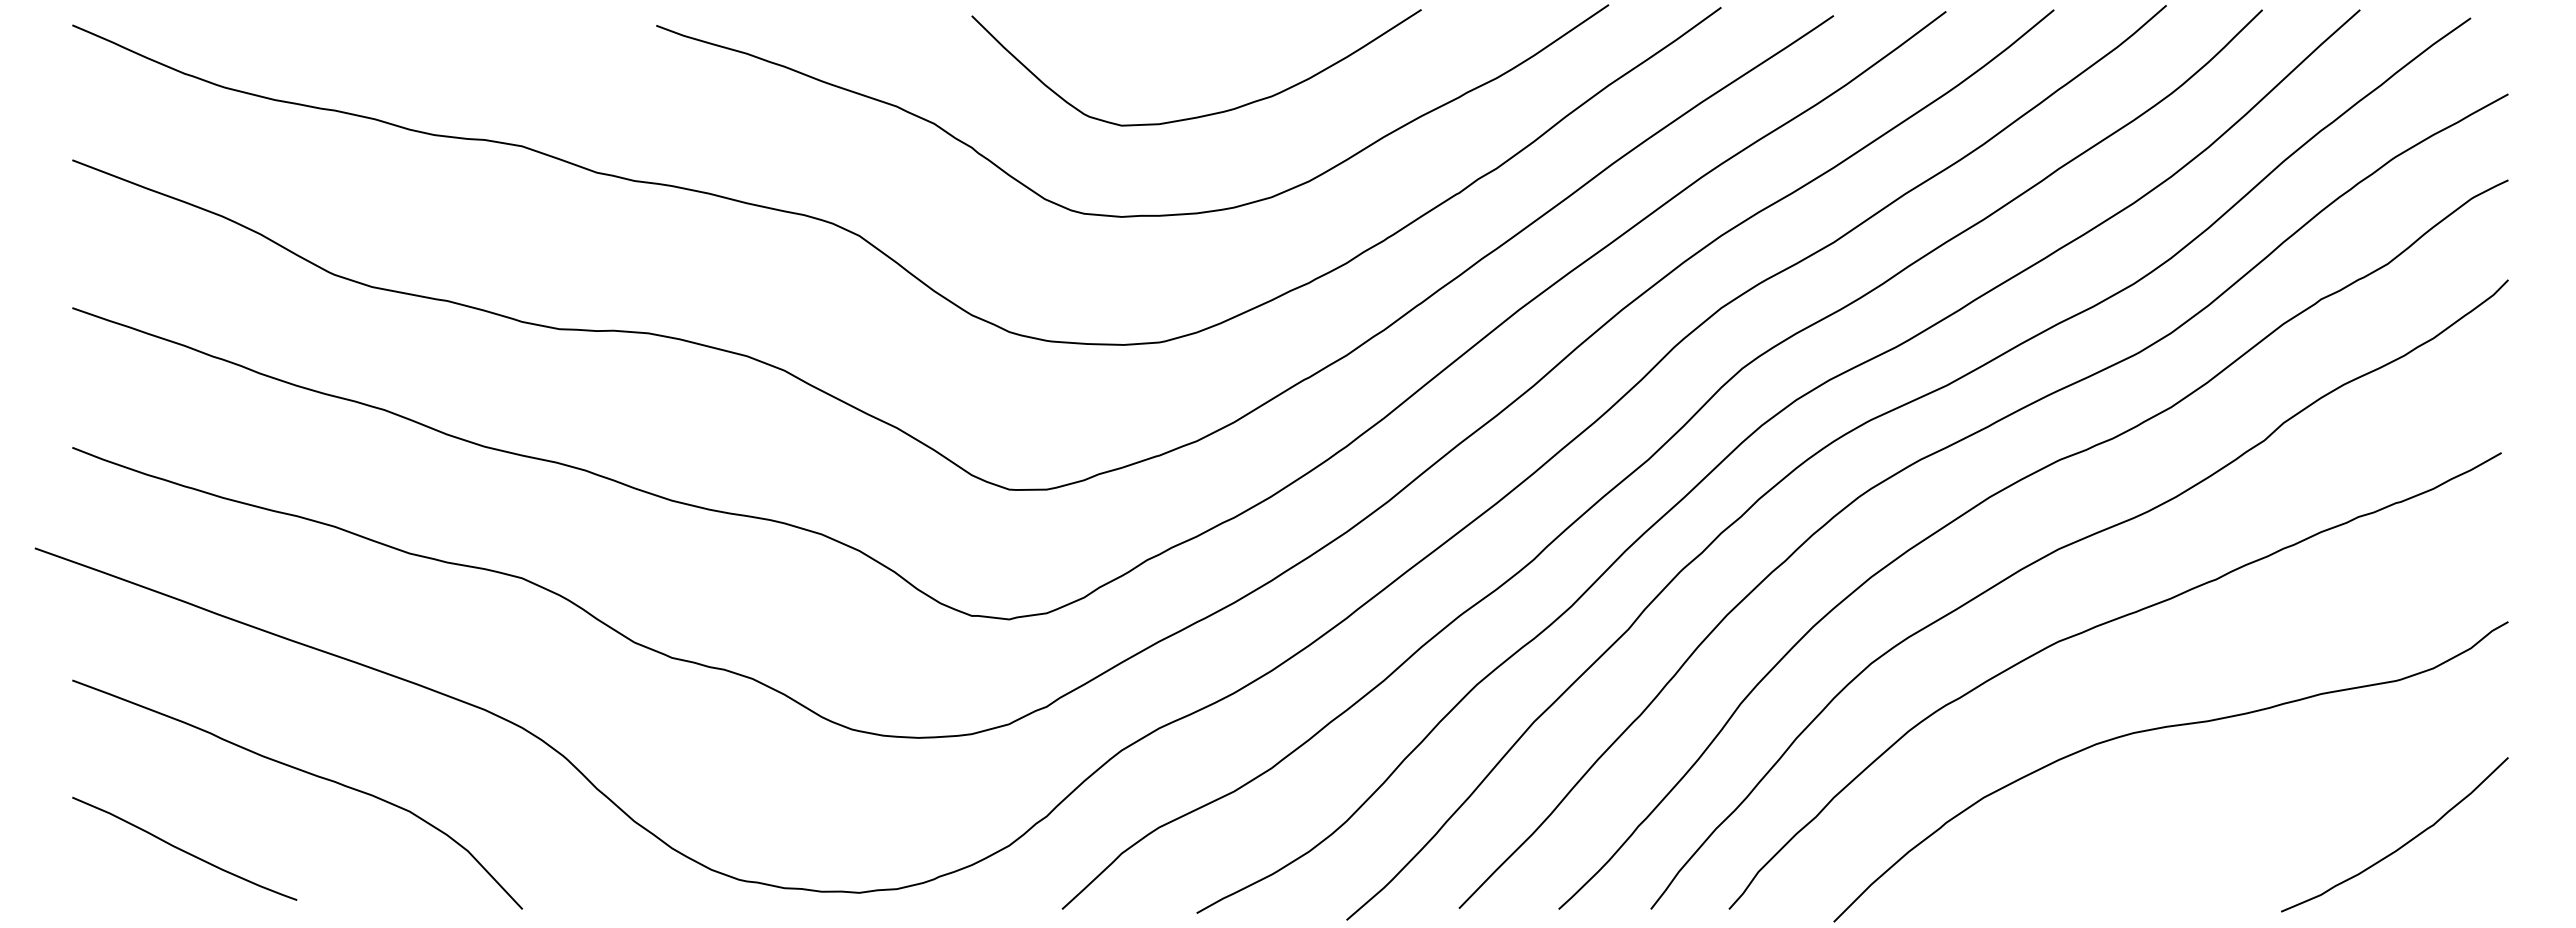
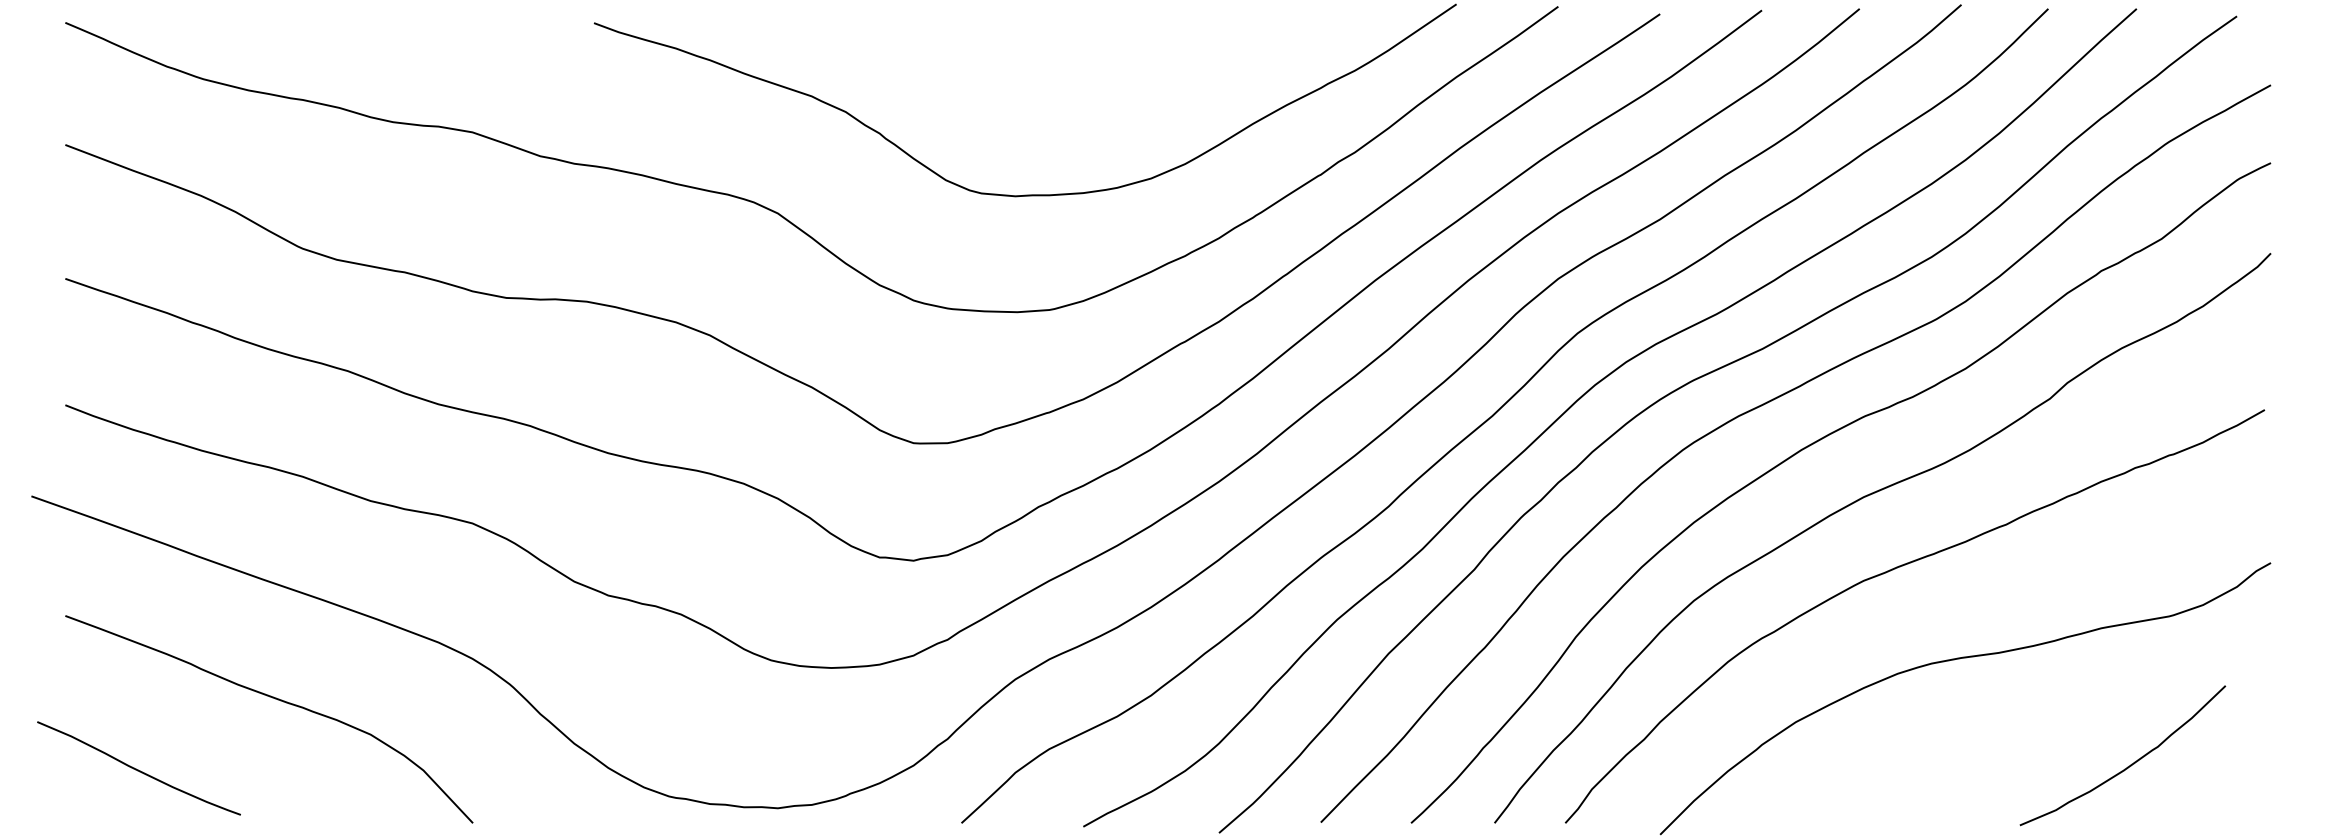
curve: (1205, 114) -> (1091, 103), removed
curve: (2400, 846) -> (2127, 766), moved
curve: (184, 850) -> (138, 769), moved

